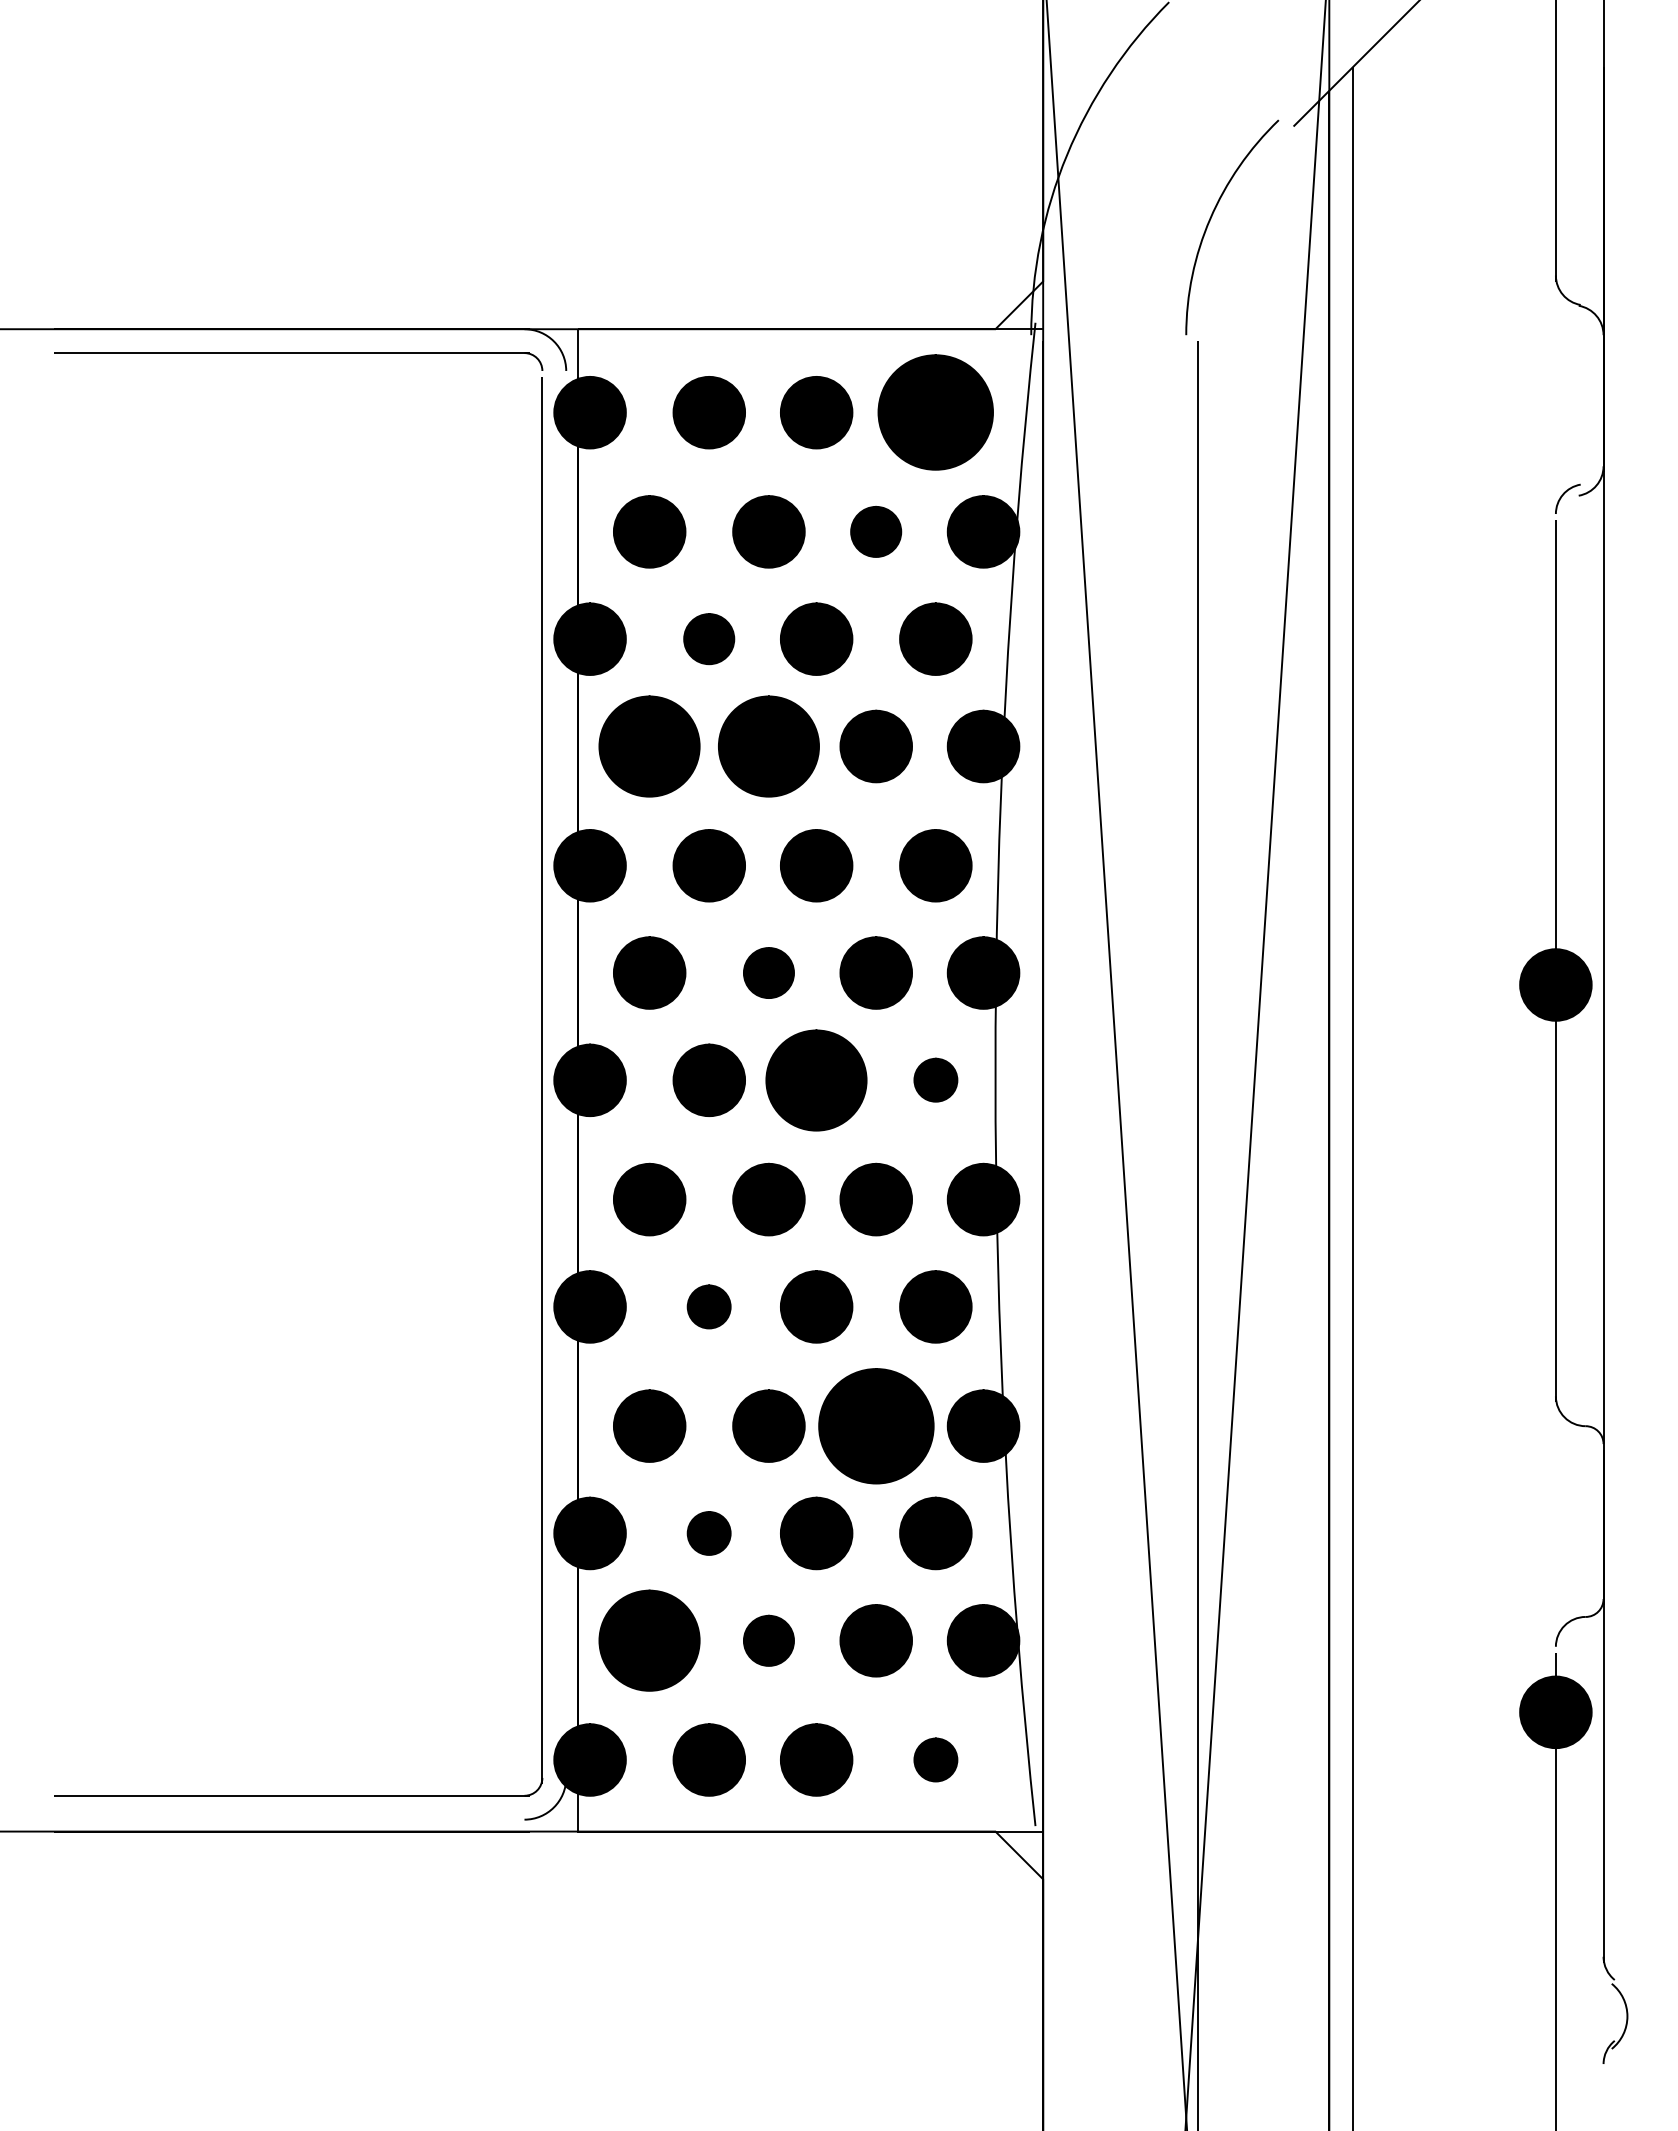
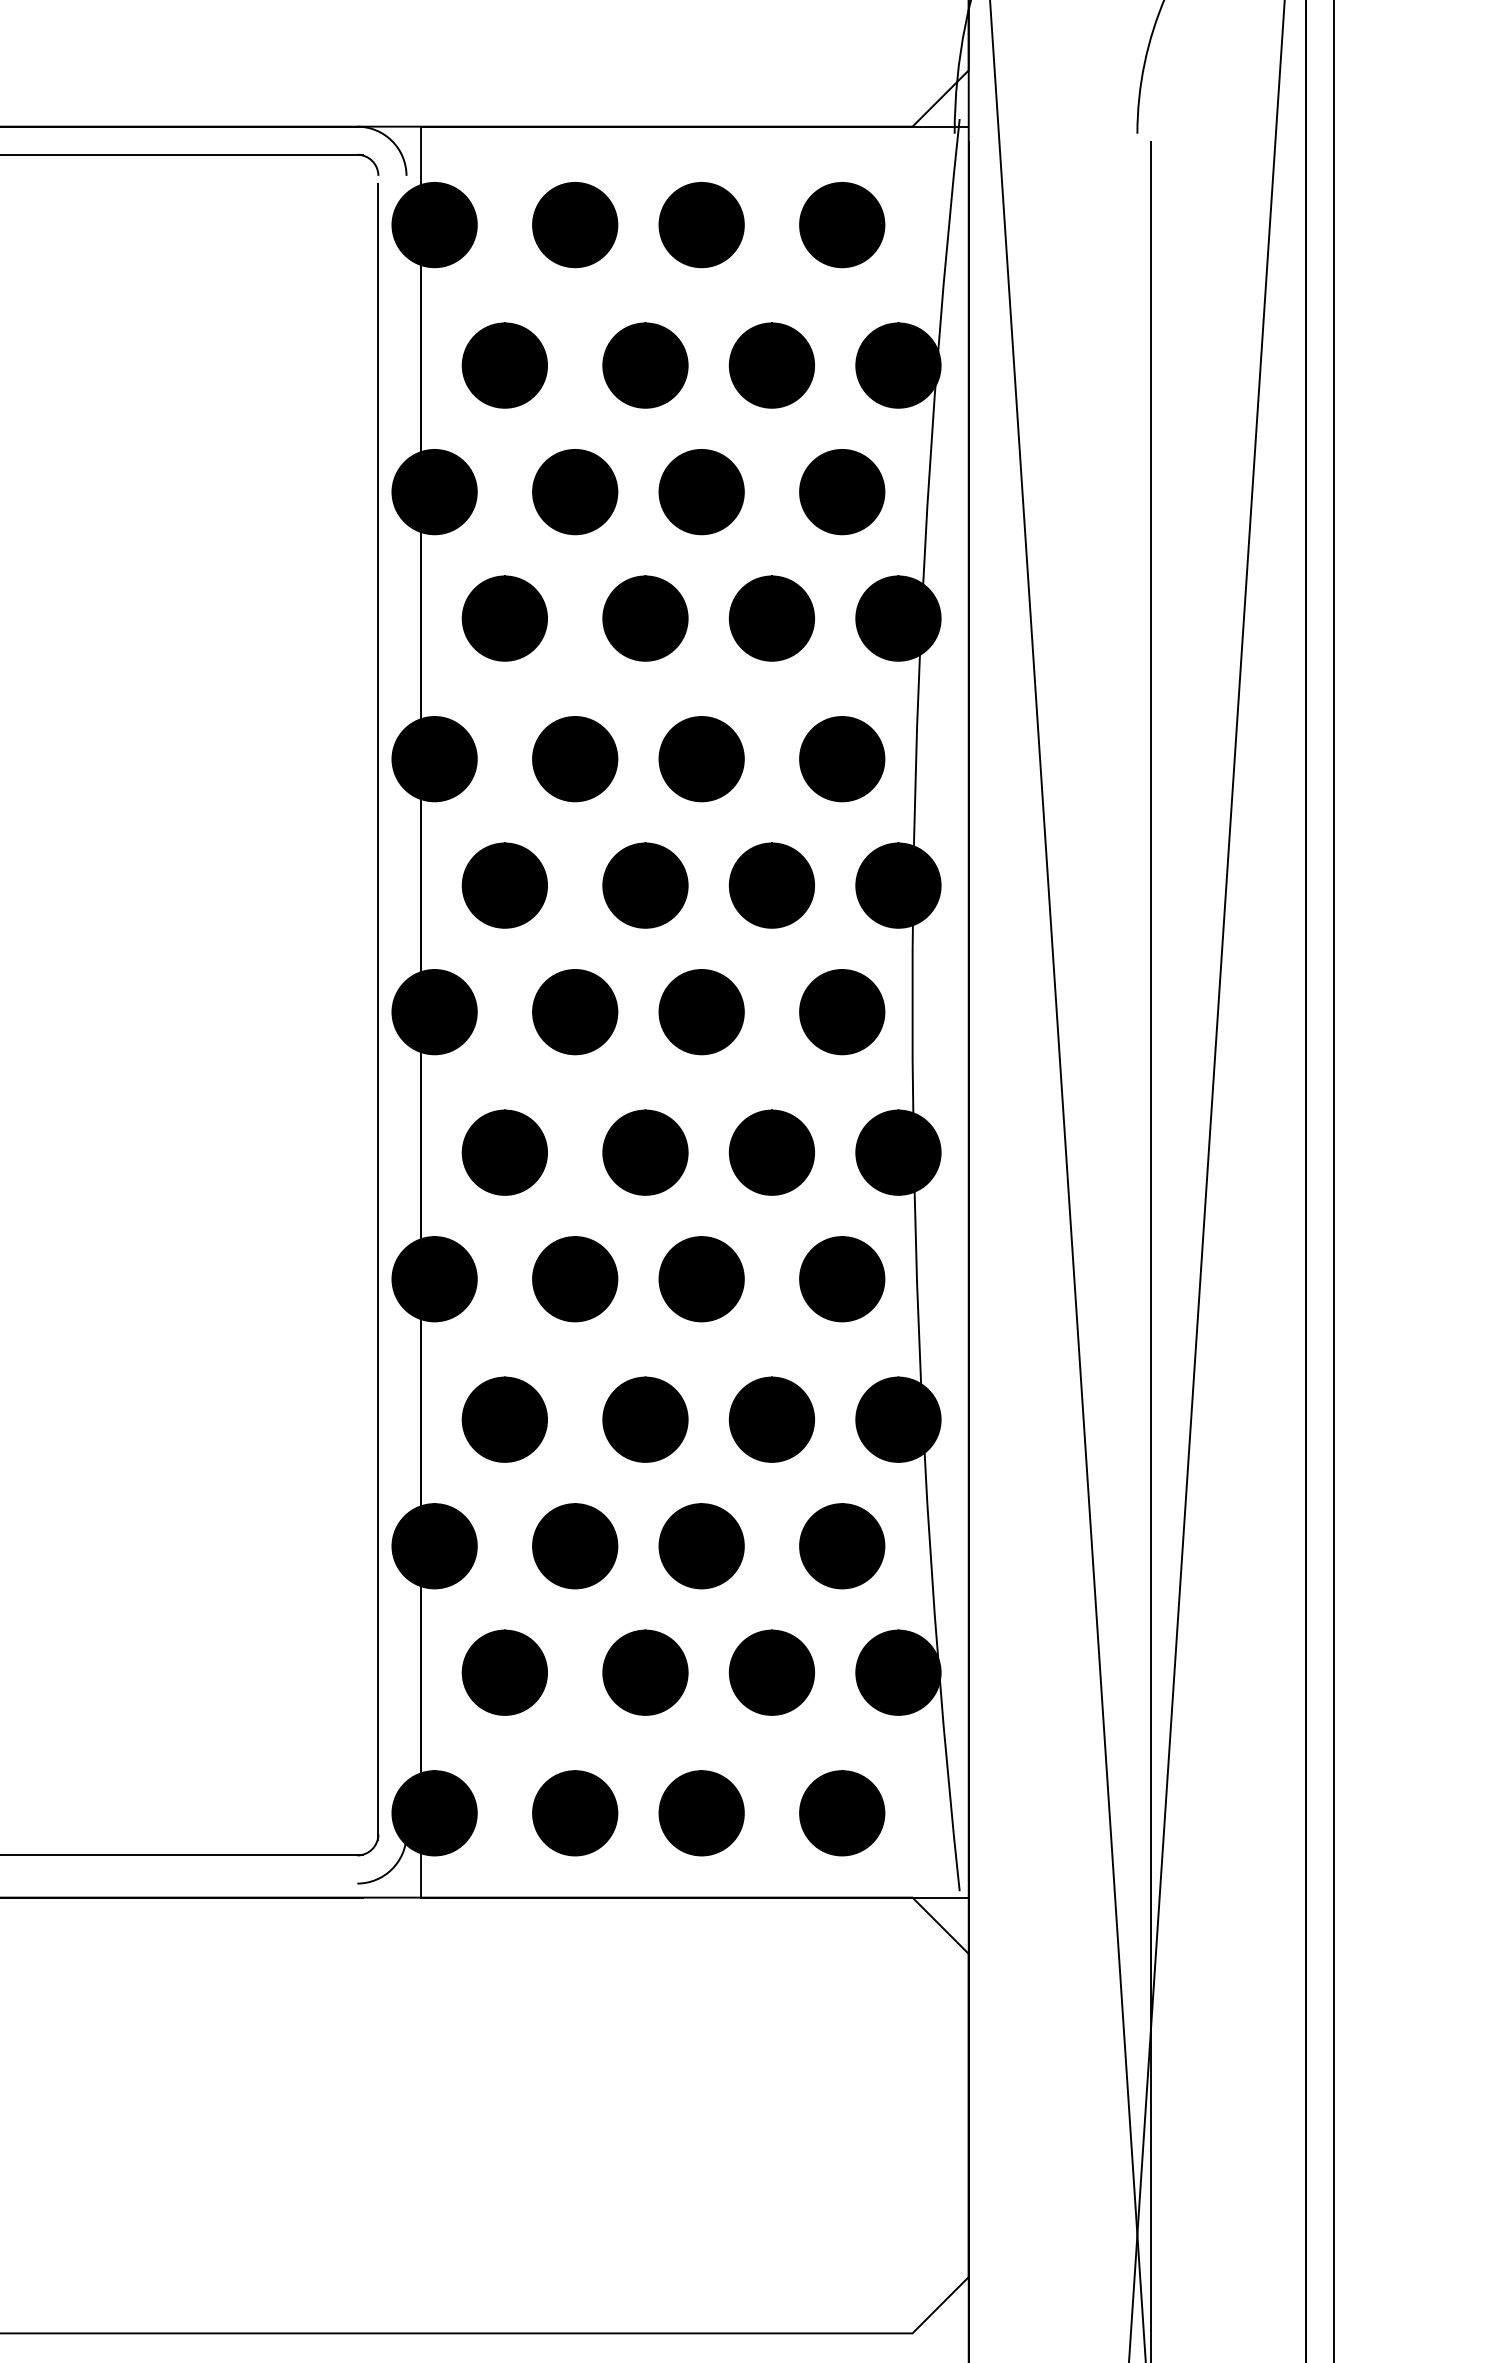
part: (935, 412) -> (841, 224), size x0.62
part: (875, 531) -> (771, 365), size x1.43
part: (708, 638) -> (574, 491), size x1.43
part: (649, 746) -> (504, 618), size x0.71
part: (768, 746) -> (644, 618), size x0.71
part: (768, 972) -> (644, 884), size x1.43
part: (816, 1079) -> (701, 1011), size x0.71
part: (935, 1079) -> (841, 1011), size x1.67
part: (708, 1306) -> (574, 1278), size x1.67
part: (875, 1425) -> (771, 1418), size x0.62
part: (708, 1533) -> (574, 1546), size x1.67
part: (649, 1640) -> (504, 1672), size x0.71
part: (768, 1640) -> (644, 1672), size x1.43
part: (935, 1759) -> (841, 1812), size x1.67

